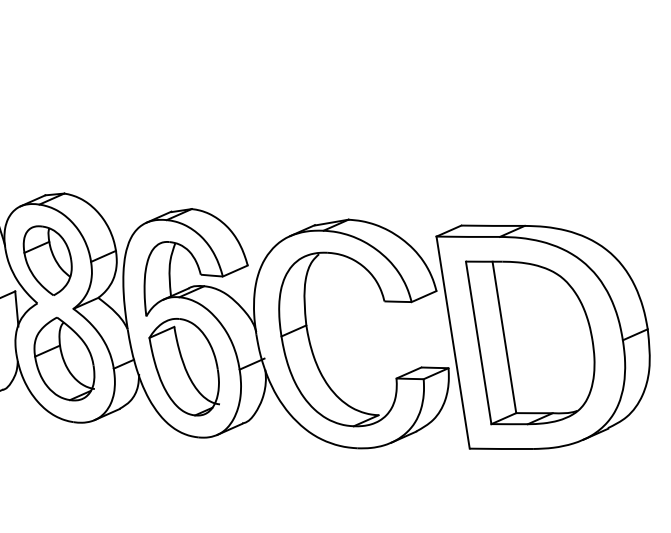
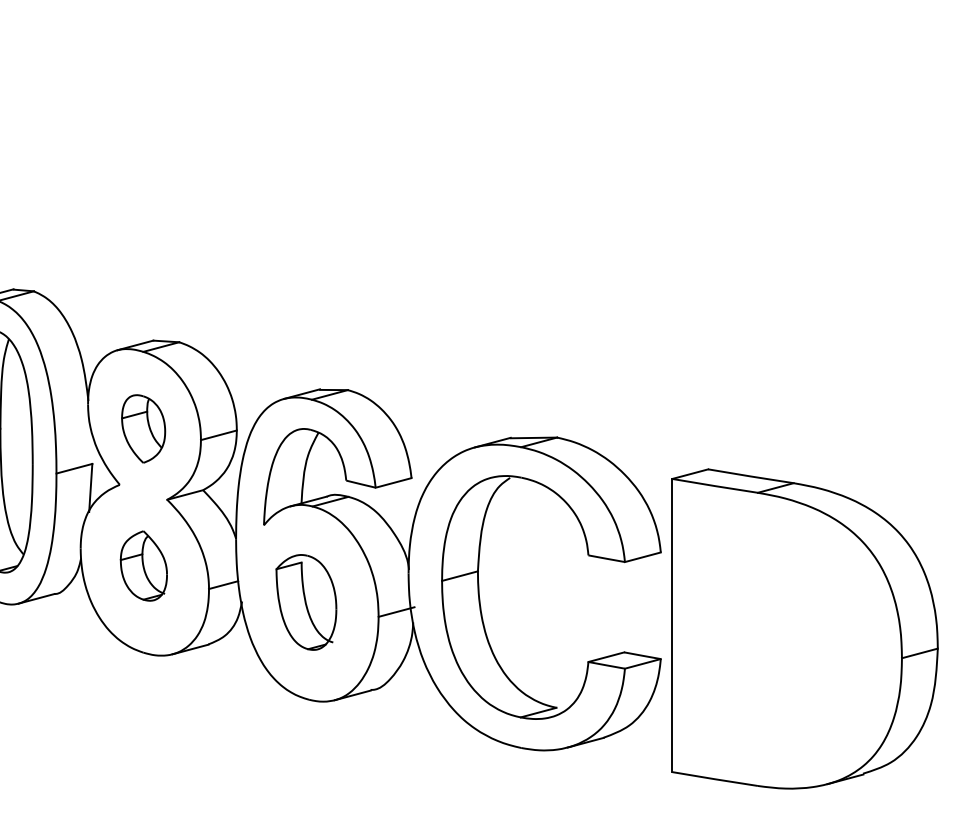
part: (48, 260) -> (143, 428), size x0.7
part: (534, 337) -> (783, 636), removed
part: (63, 359) -> (143, 565), size x0.6
part: (185, 367) -> (306, 602), size x0.7

